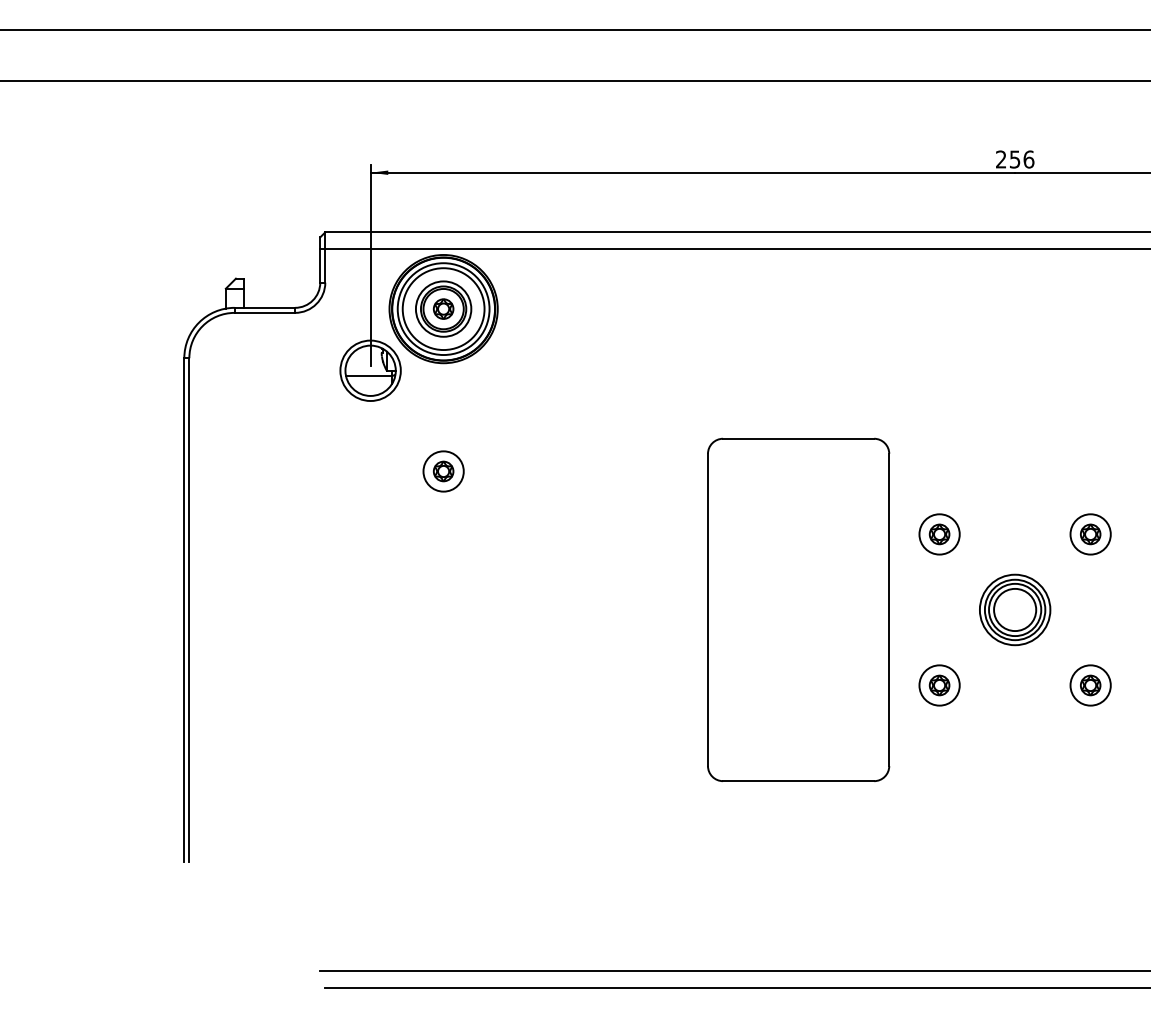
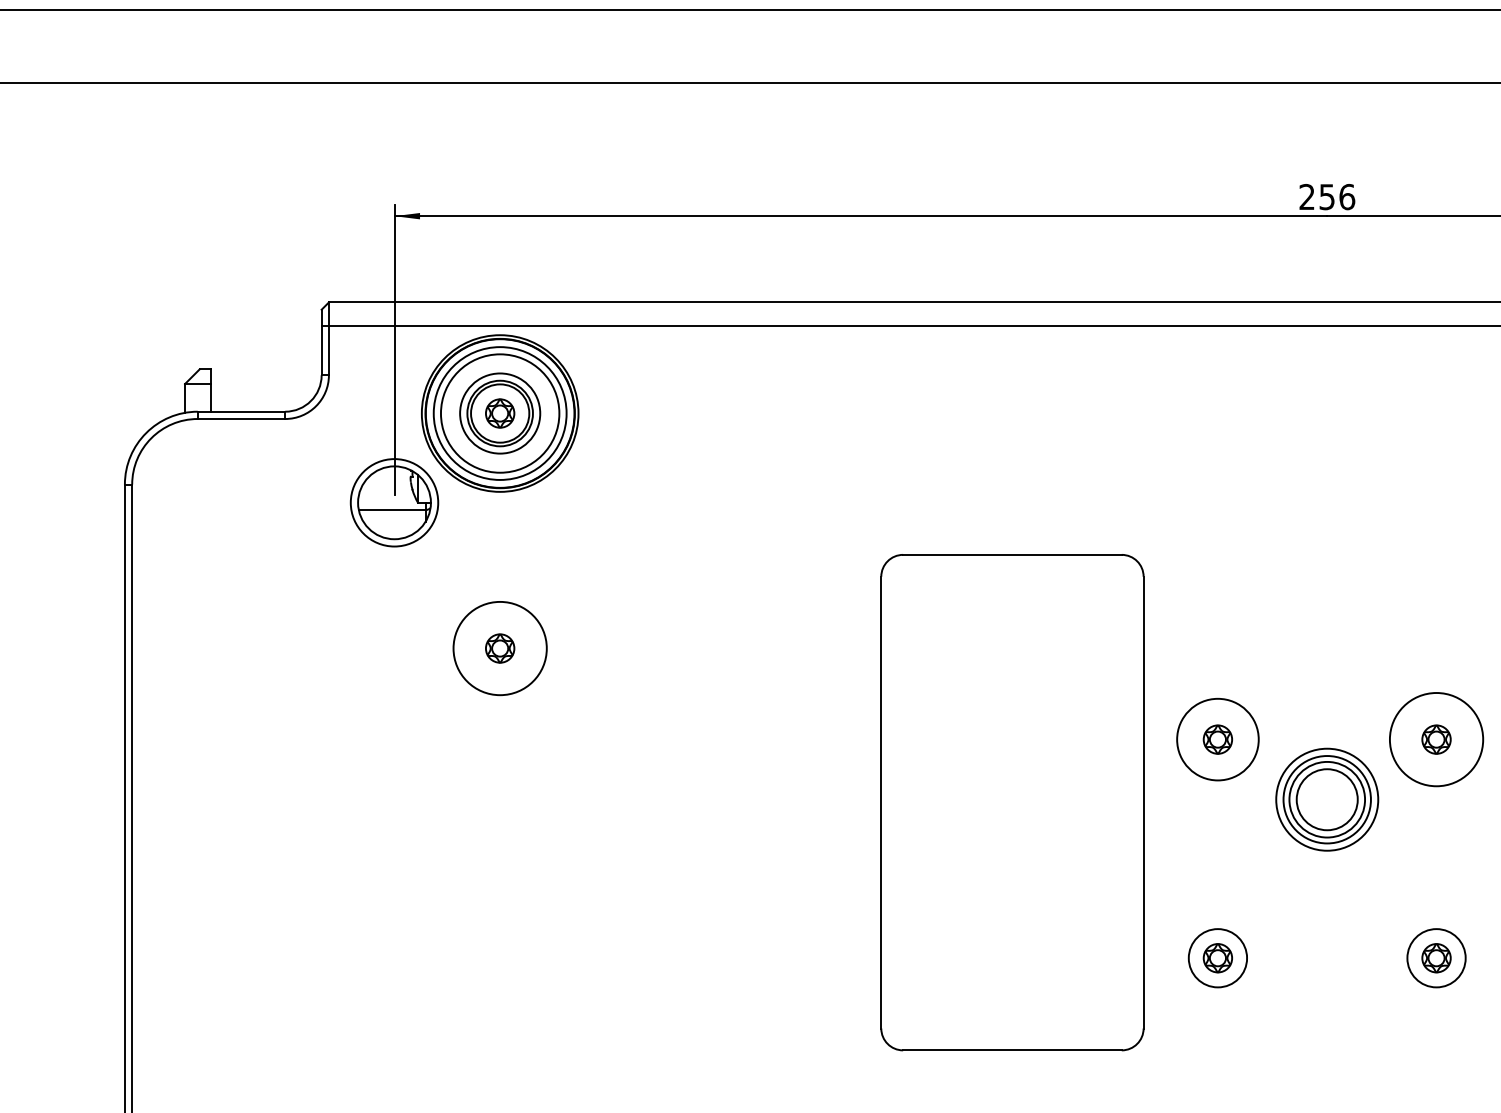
circle: (443, 471) -> (499, 648), size x1.6
circle: (939, 534) -> (1217, 739), size x1.4
circle: (1090, 534) -> (1436, 739), size x1.6
part: (798, 609) -> (1012, 801), moved
part: (1015, 609) -> (1327, 799), moved

